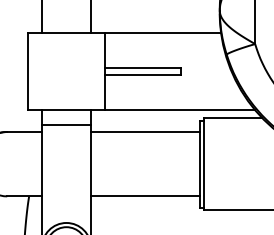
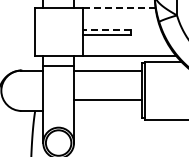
line: (163, 33) -> (119, 8), solid -> dashed
line: (142, 68) -> (106, 30), solid -> dashed
line: (145, 195) -> (108, 99), moved

